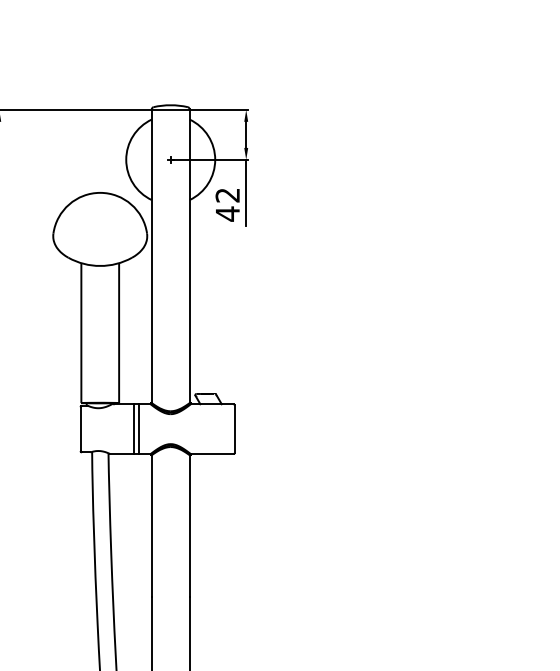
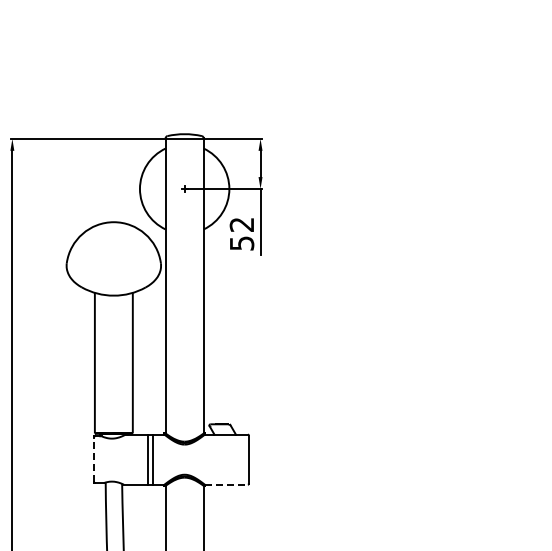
text: (228, 213) -> (242, 242), 42 -> 52
line: (80, 429) -> (94, 460), solid -> dashed
line: (212, 454) -> (226, 485), solid -> dashed

